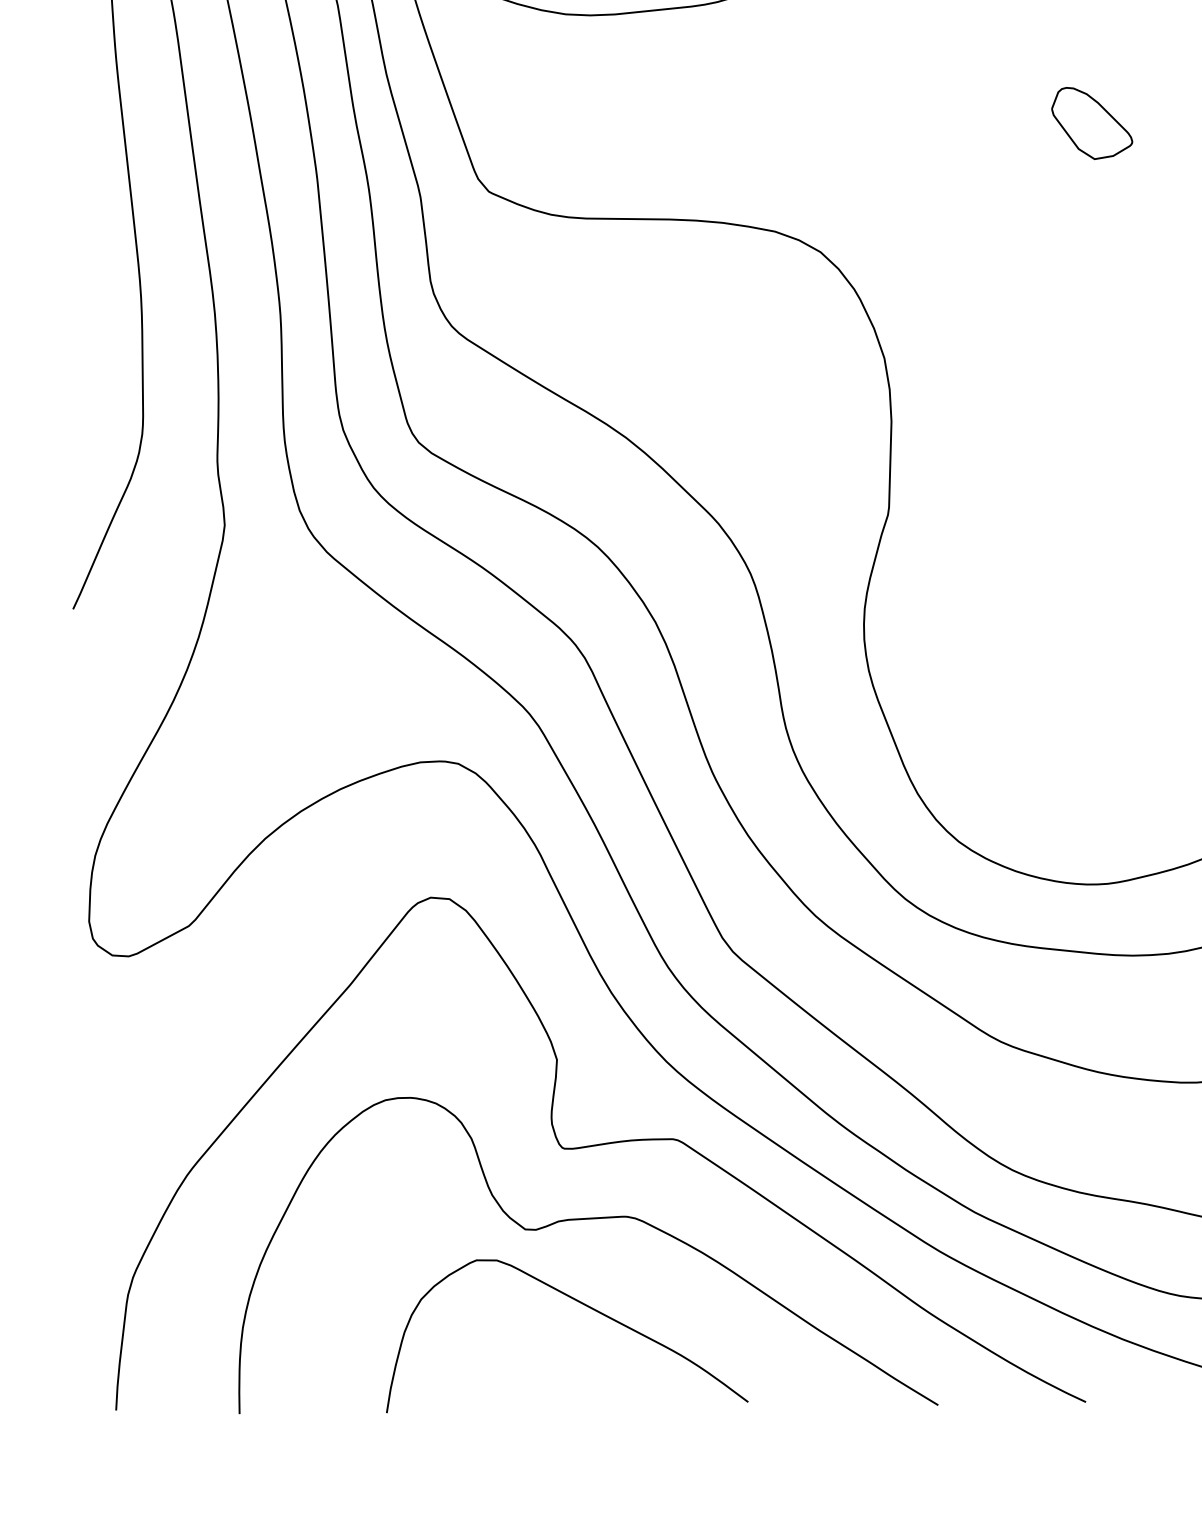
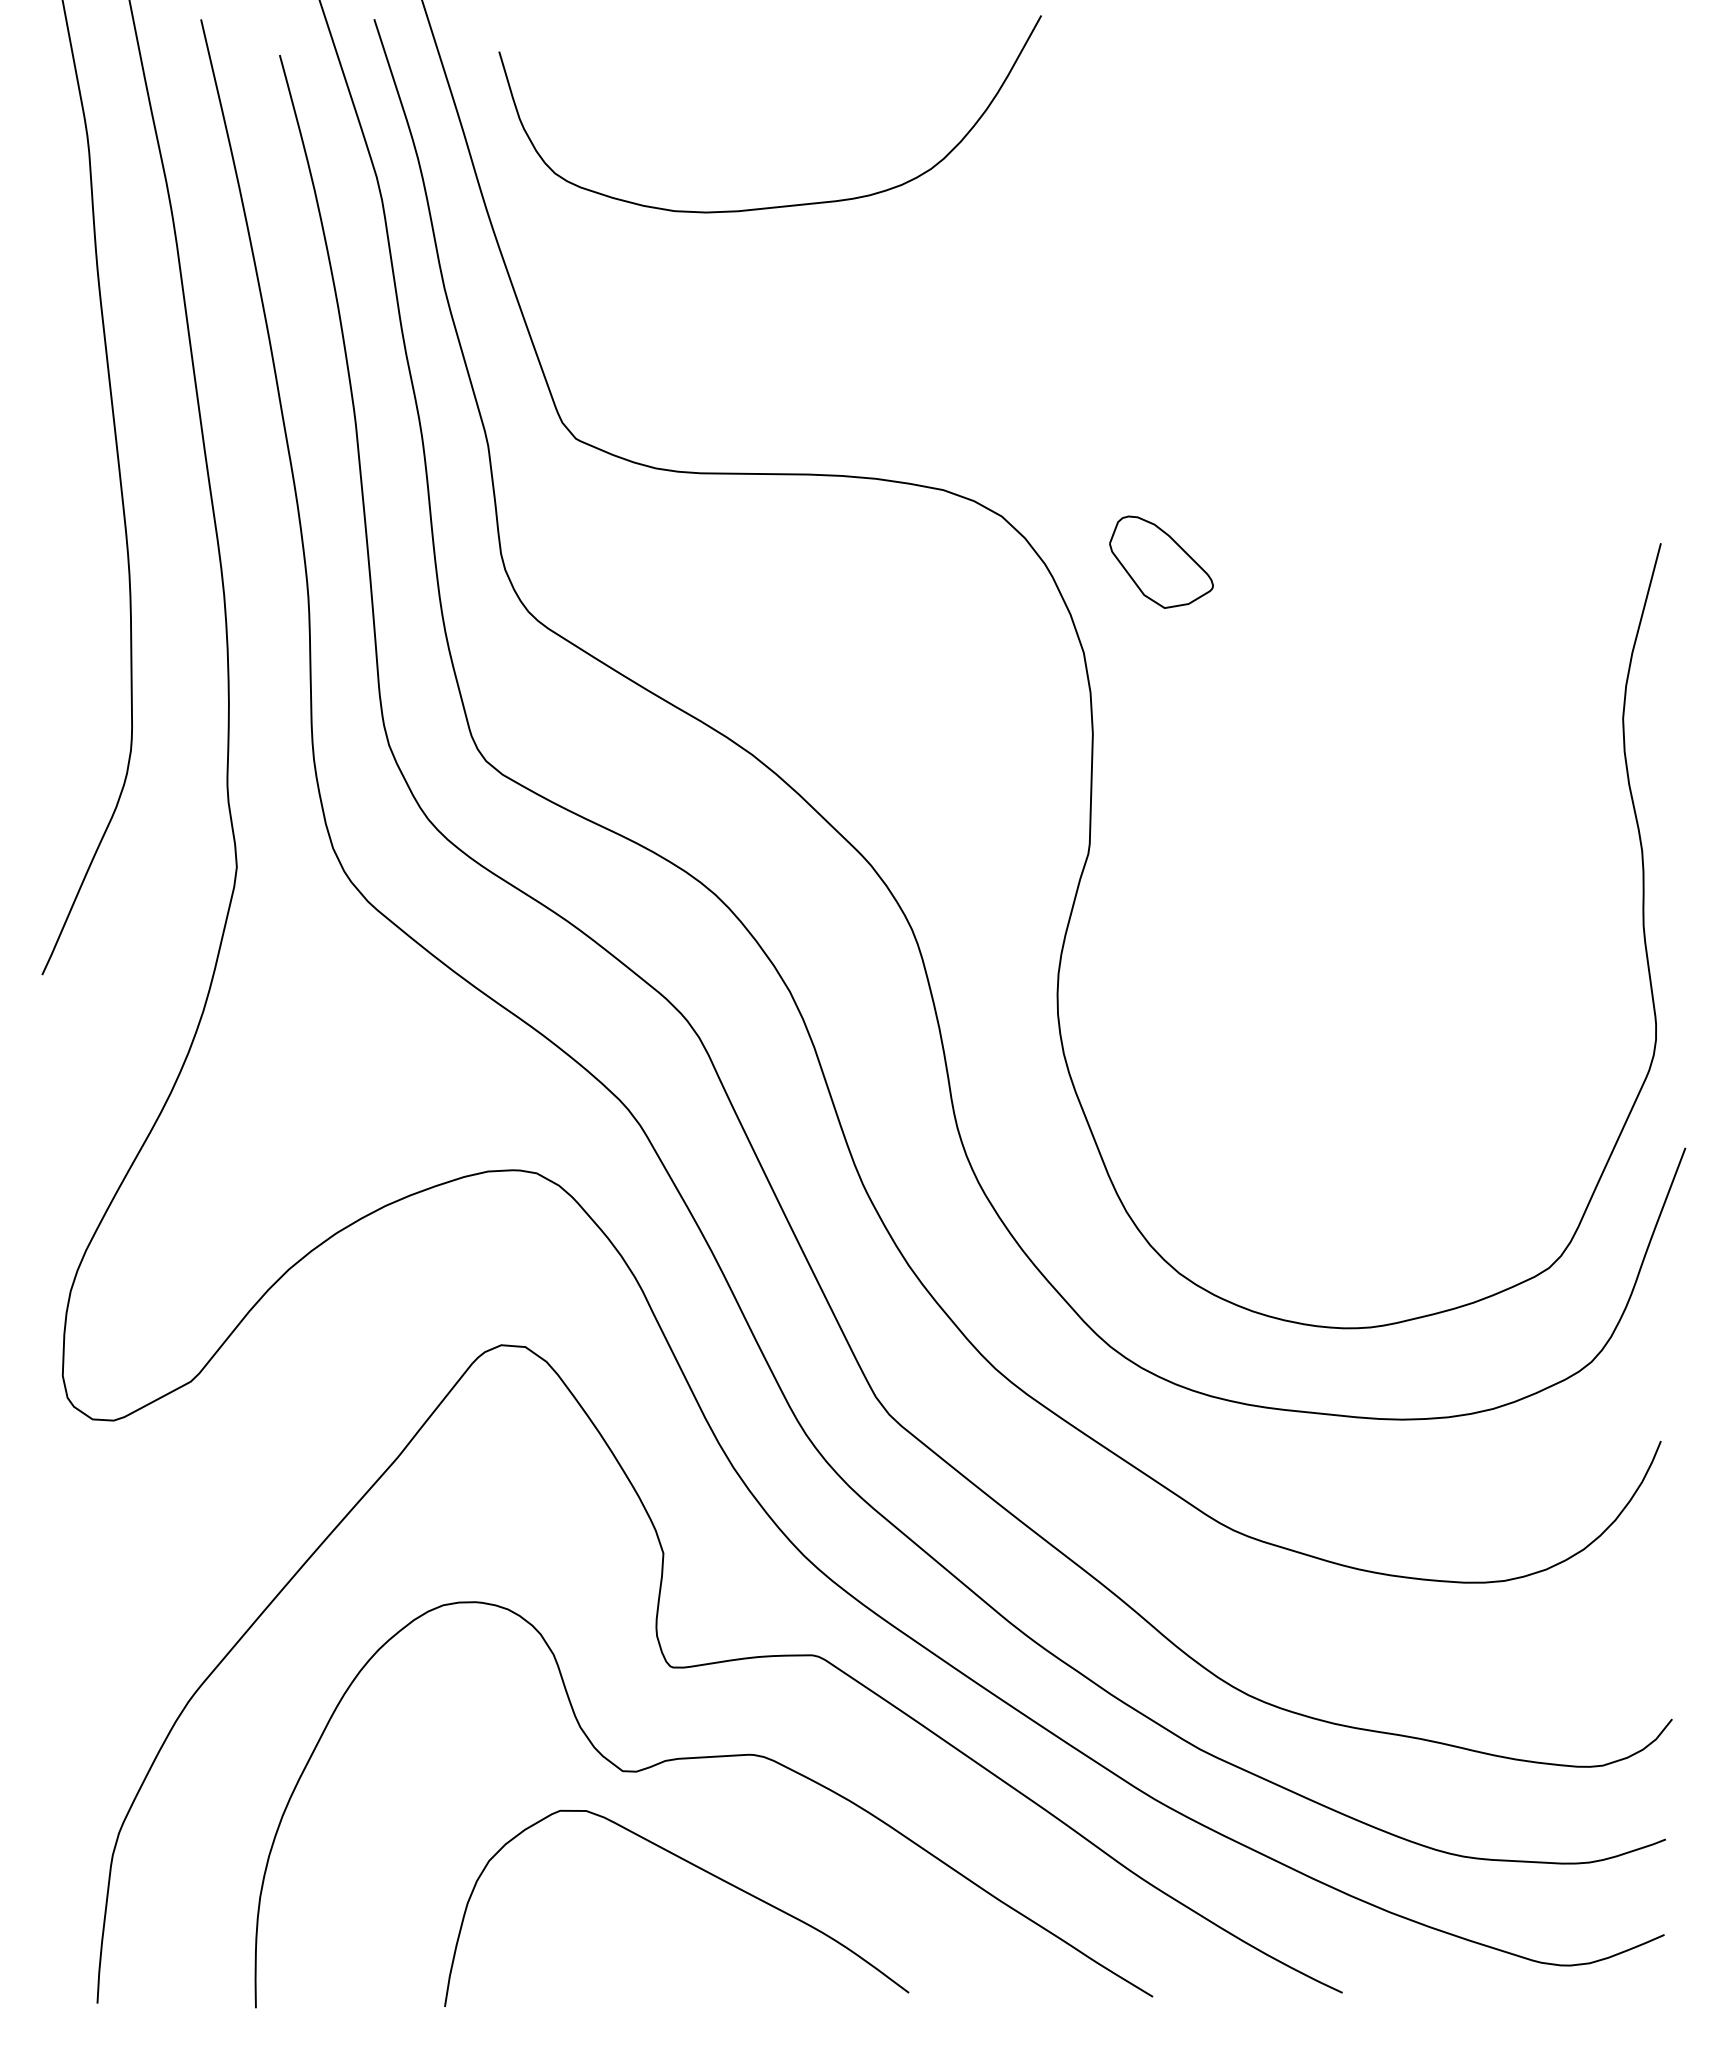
part: (1092, 122) -> (1161, 561), moved

